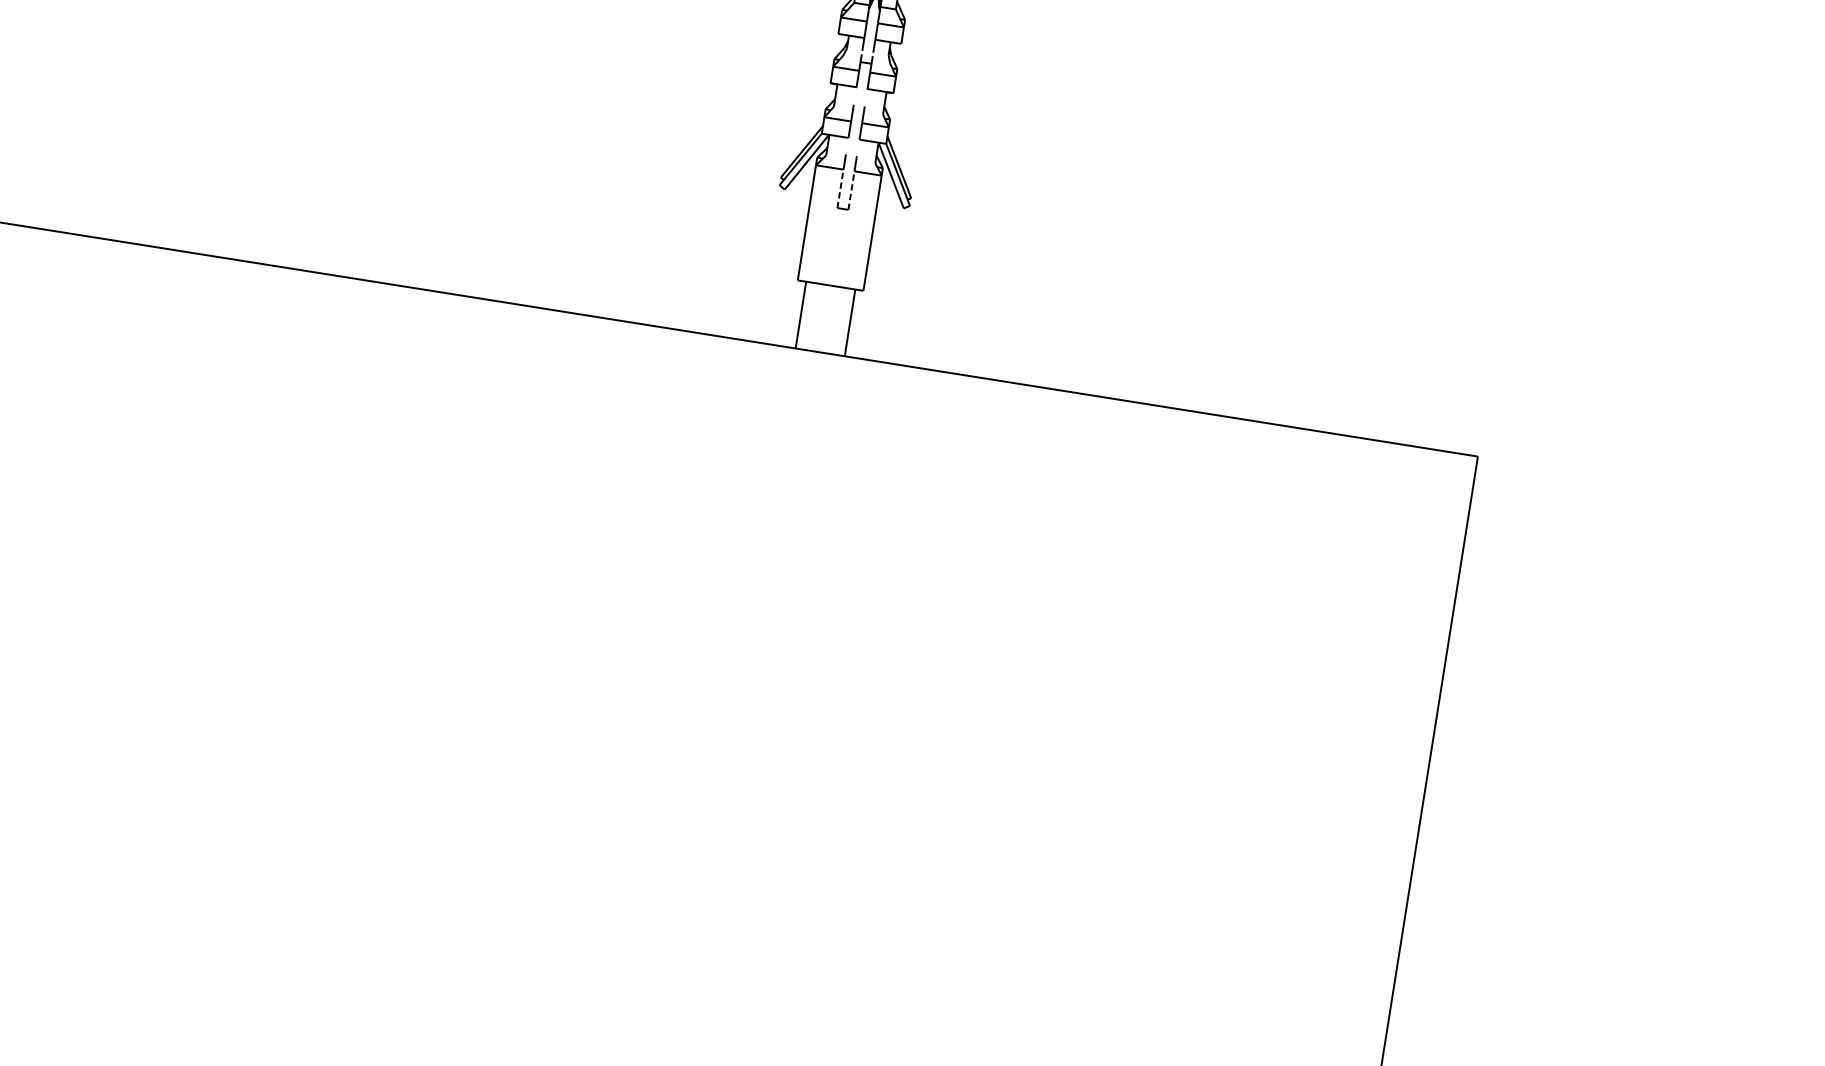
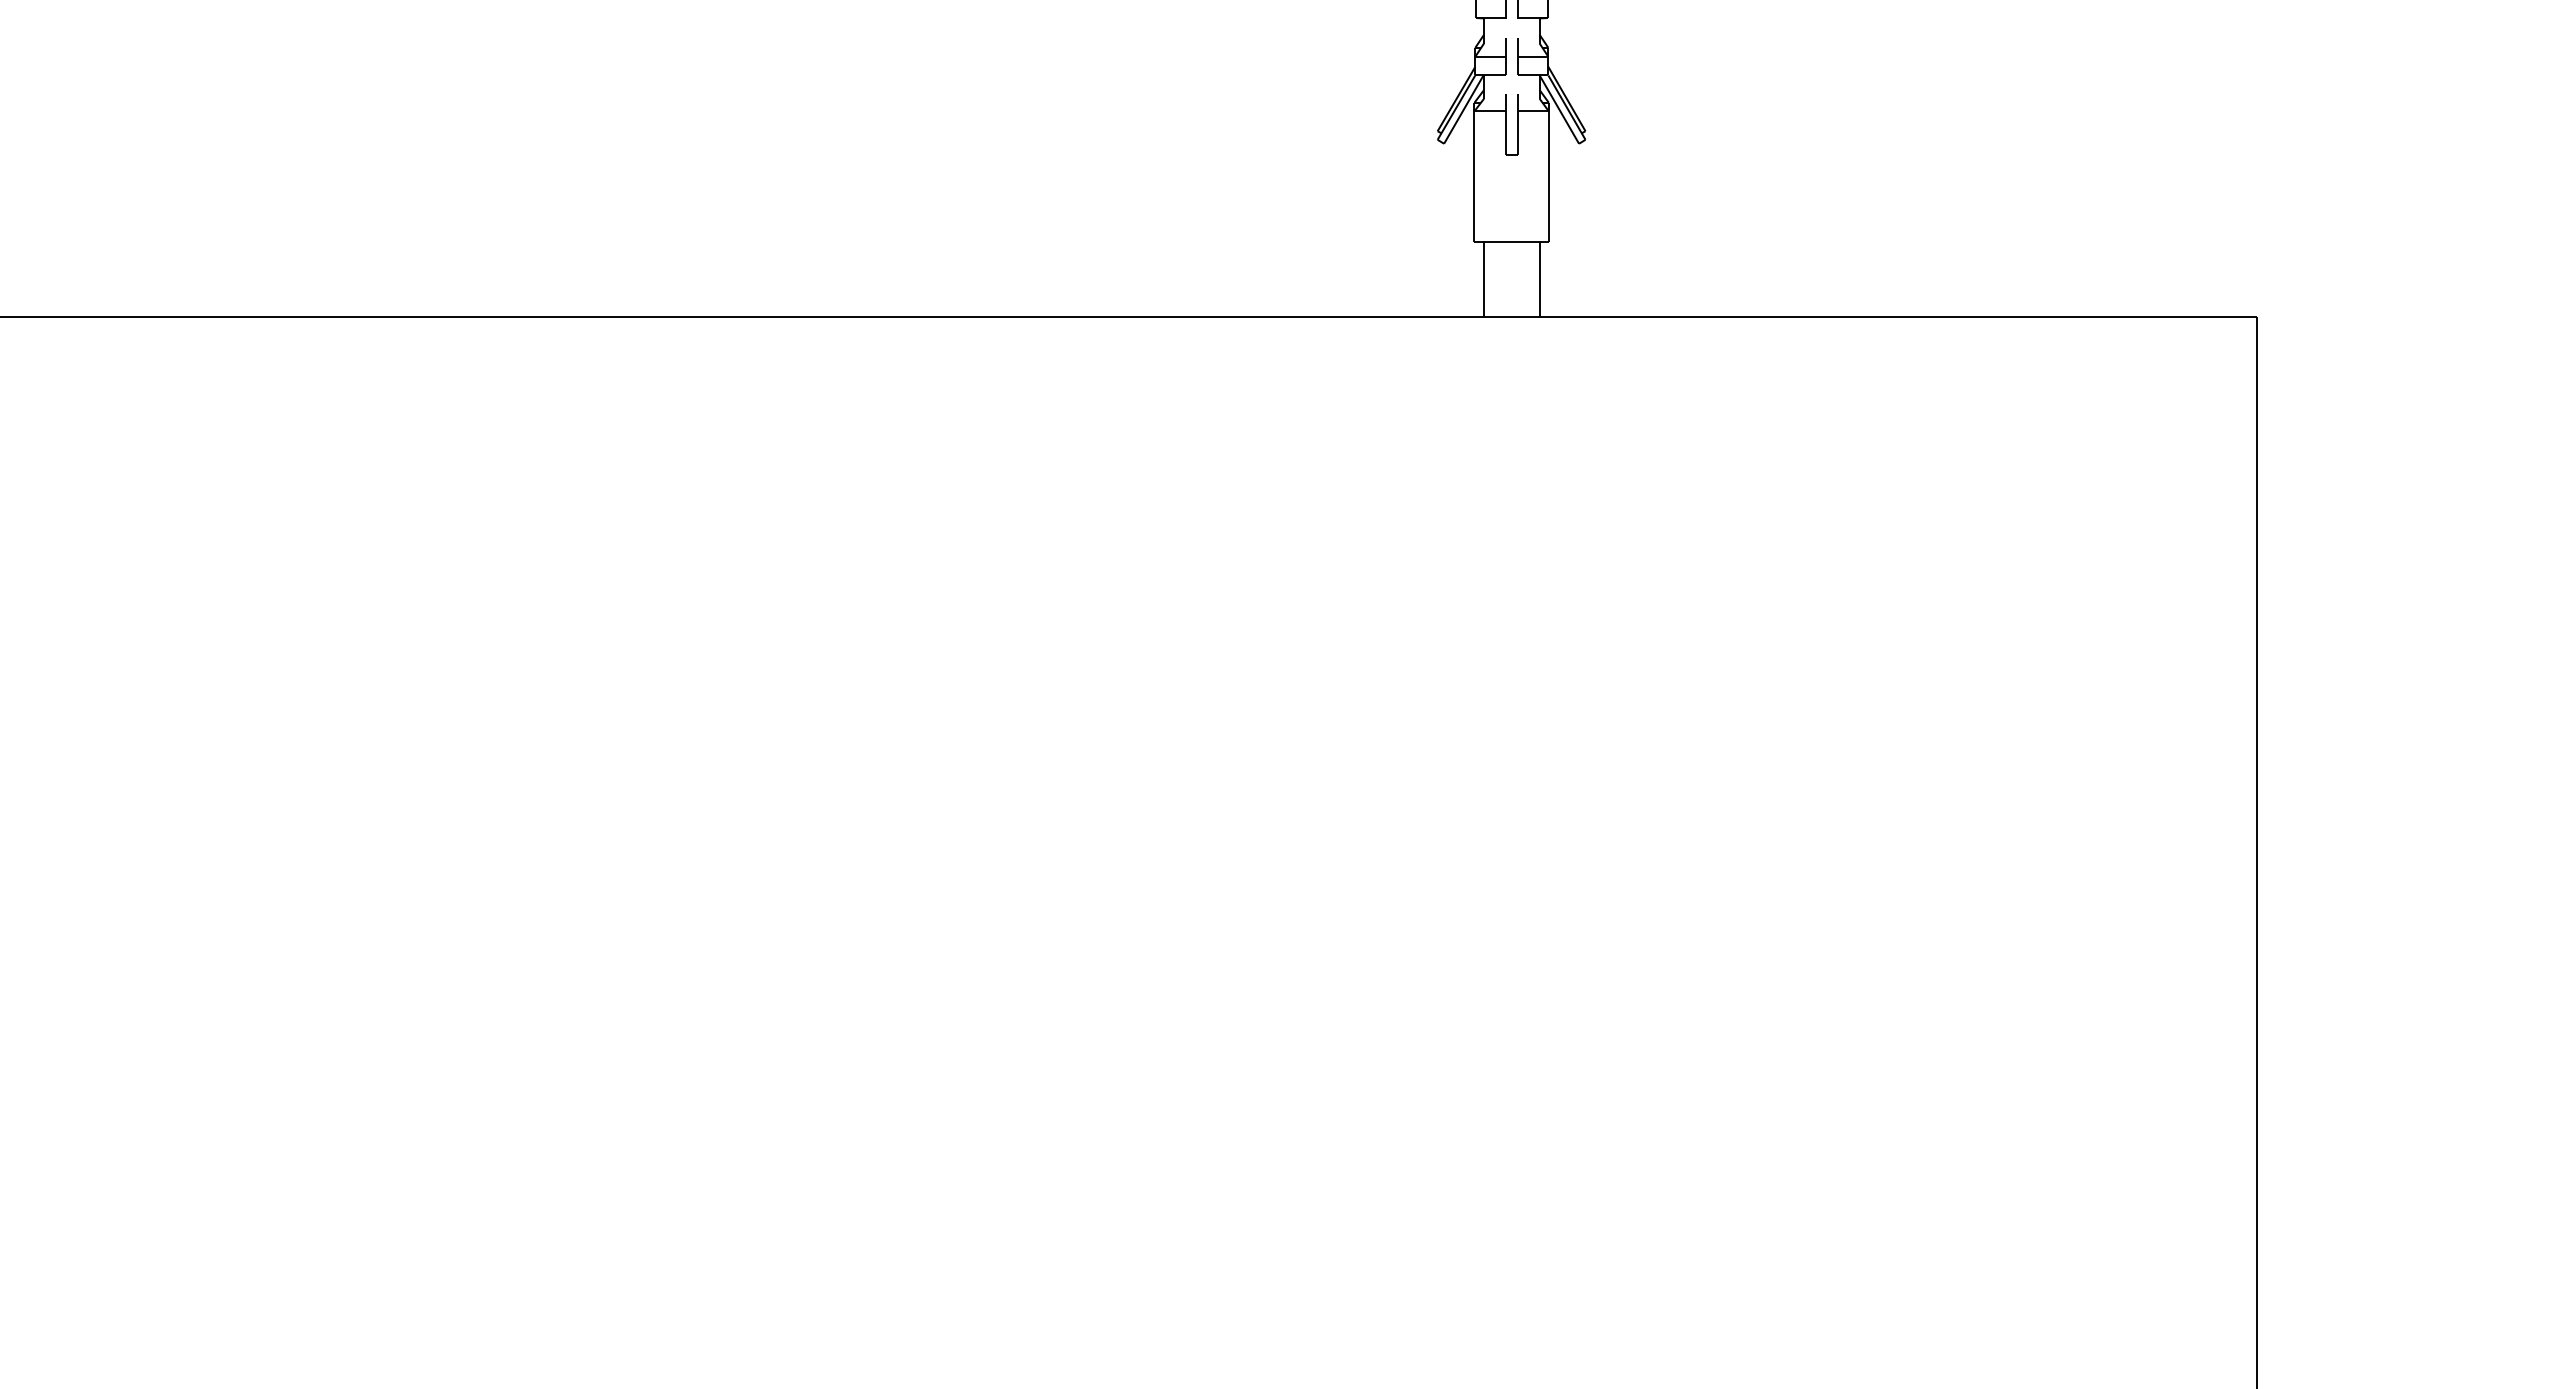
line: (840, 189) -> (1505, 133), dashed -> solid
line: (851, 190) -> (1518, 133), dashed -> solid

